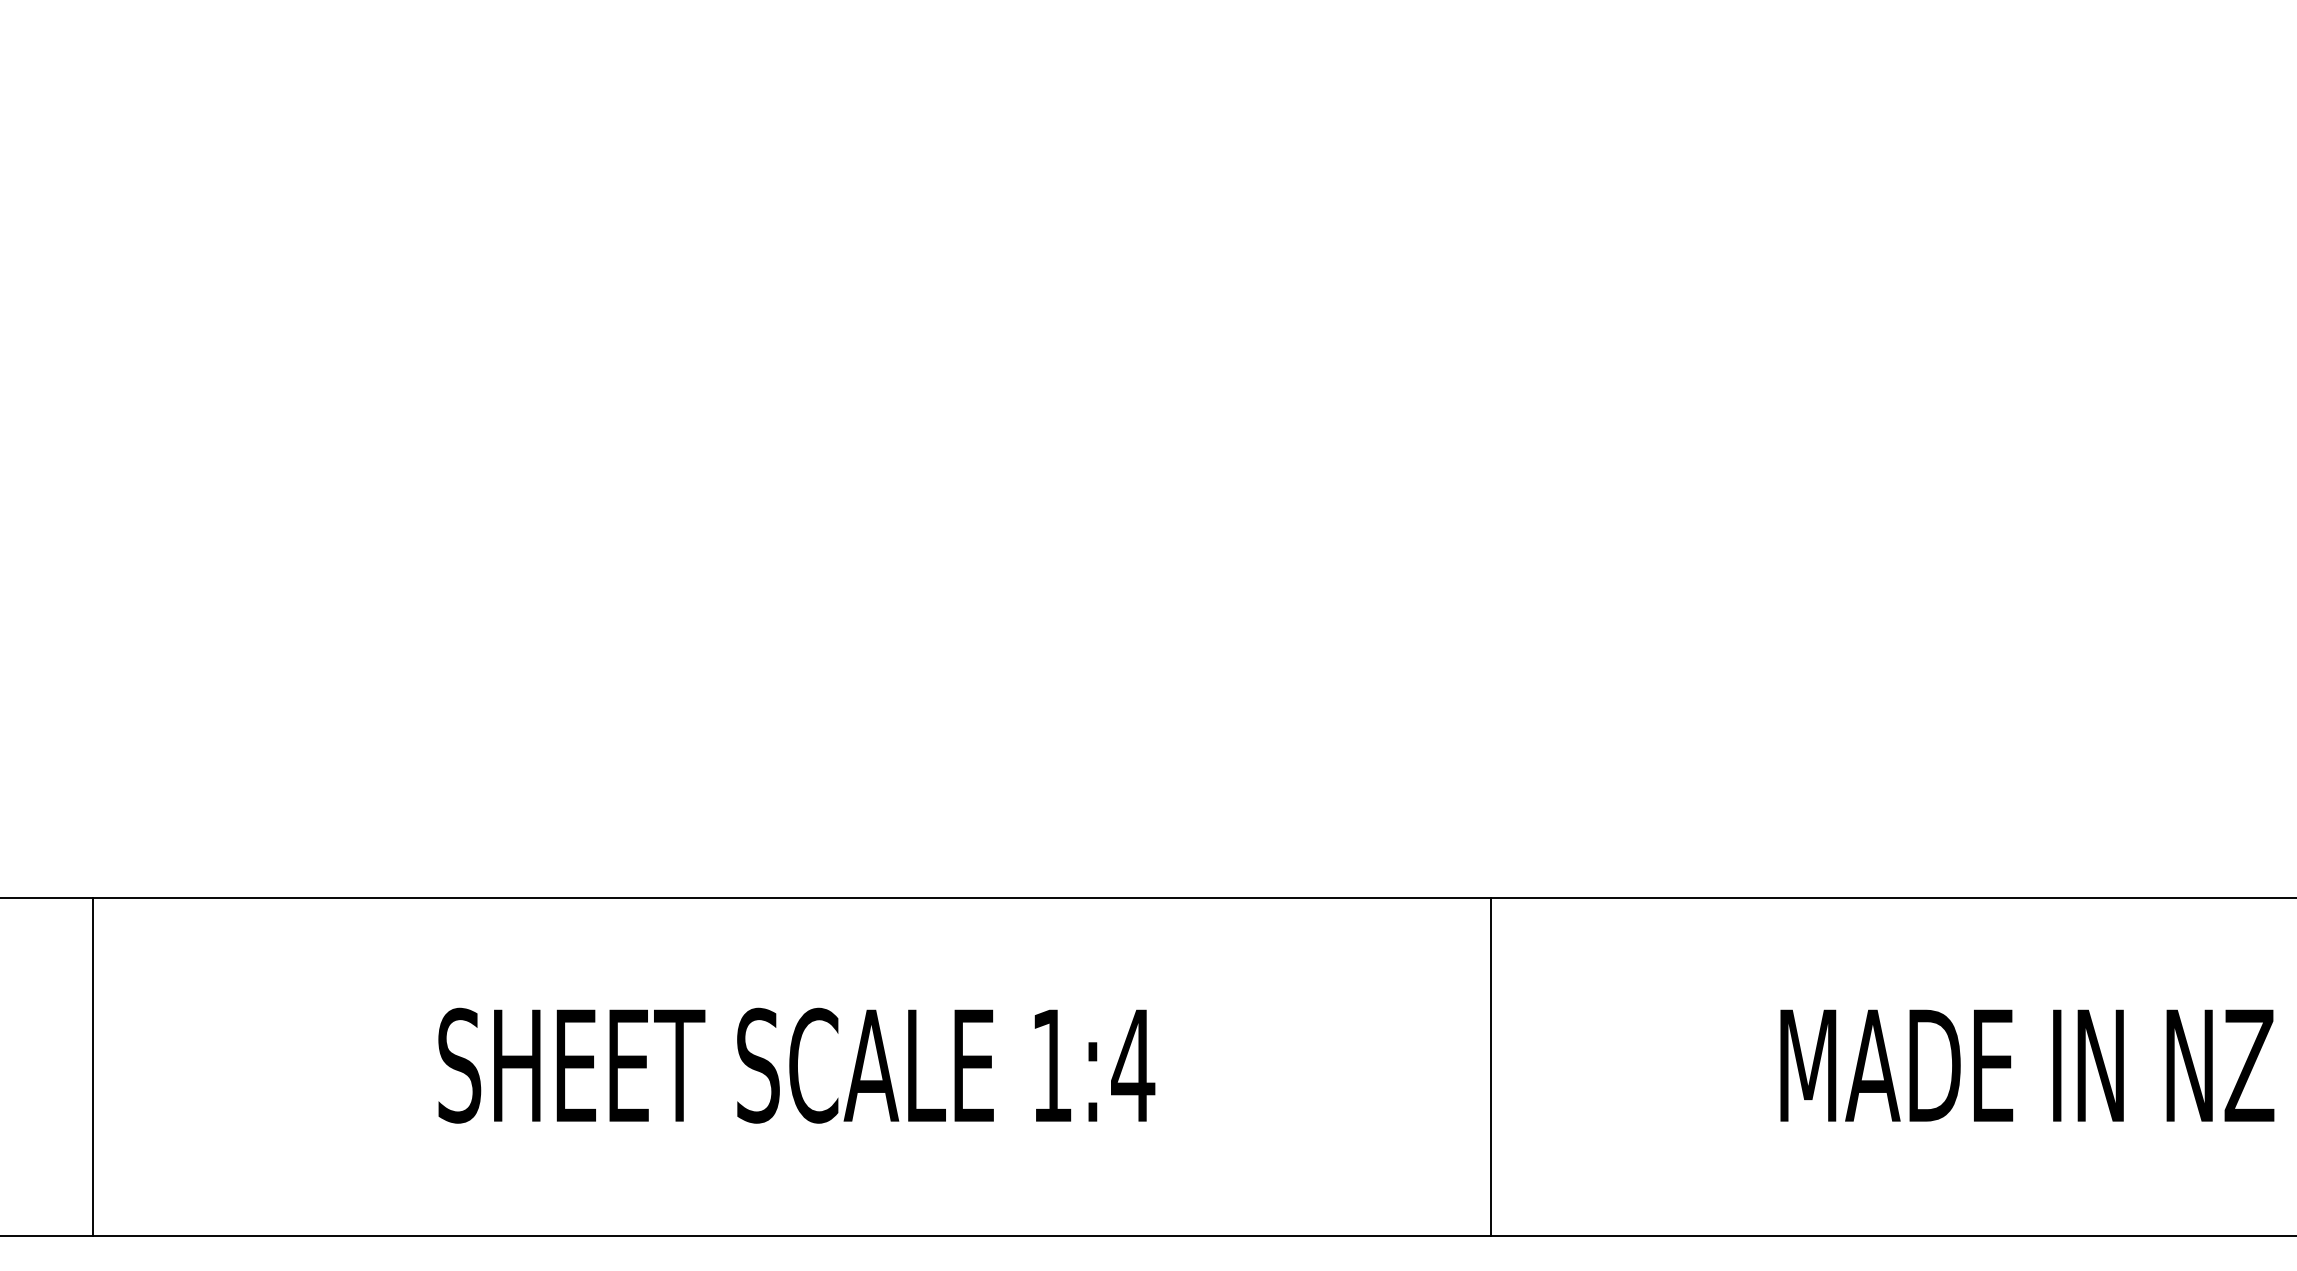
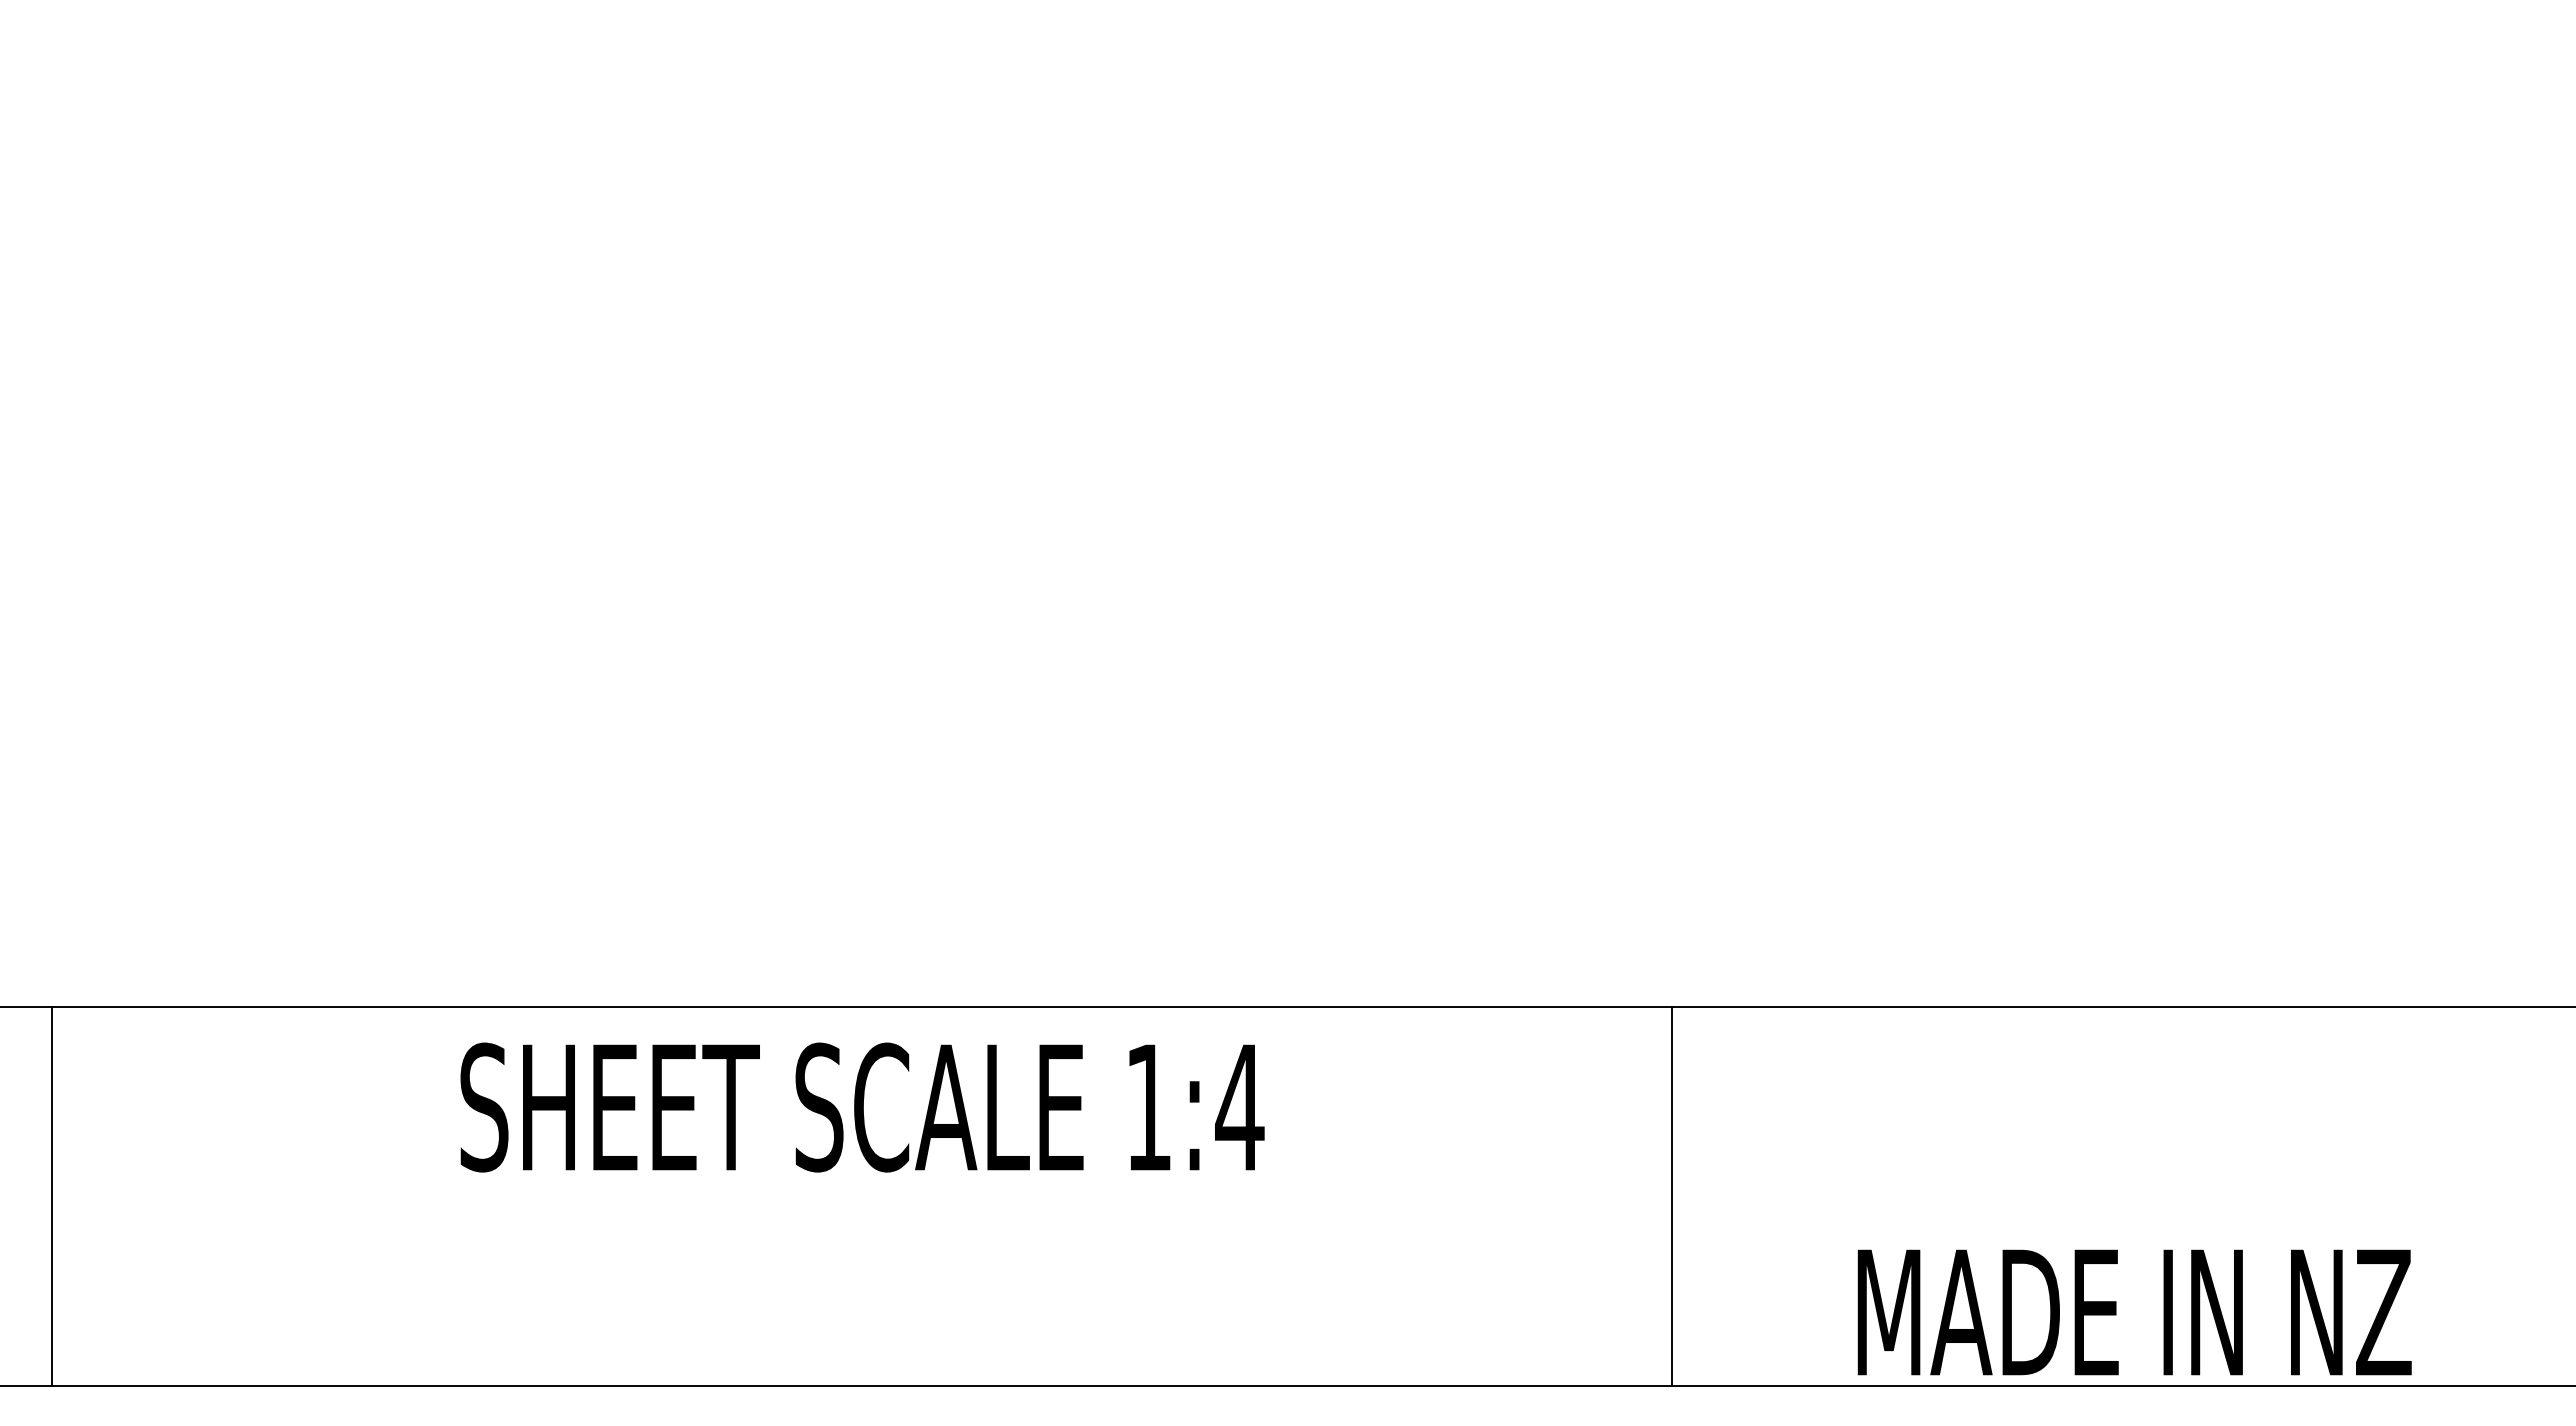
text: (796, 1065) -> (862, 1107), moved
text: (2027, 1065) -> (2134, 1312), moved
line: (93, 1066) -> (51, 1196), moved

